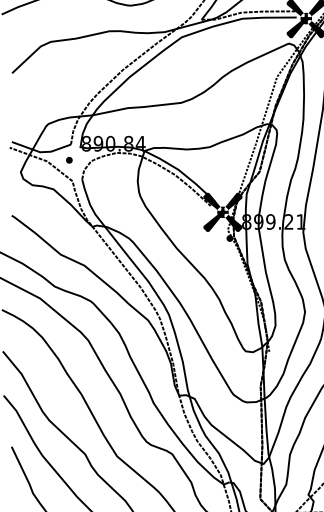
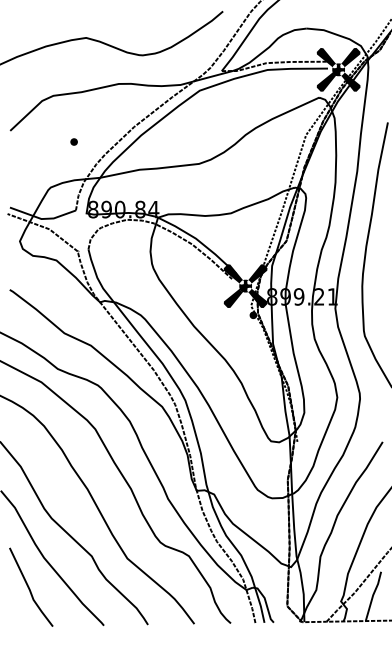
part: (68, 159) -> (73, 141), moved

